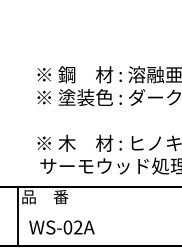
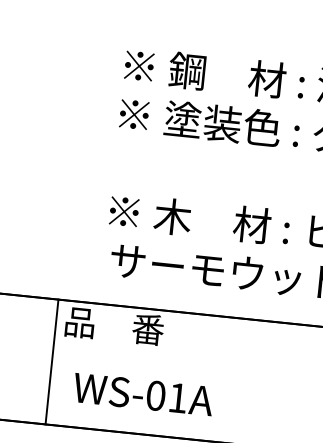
text: (78, 227) -> (178, 398), WS-02A -> WS-01A

